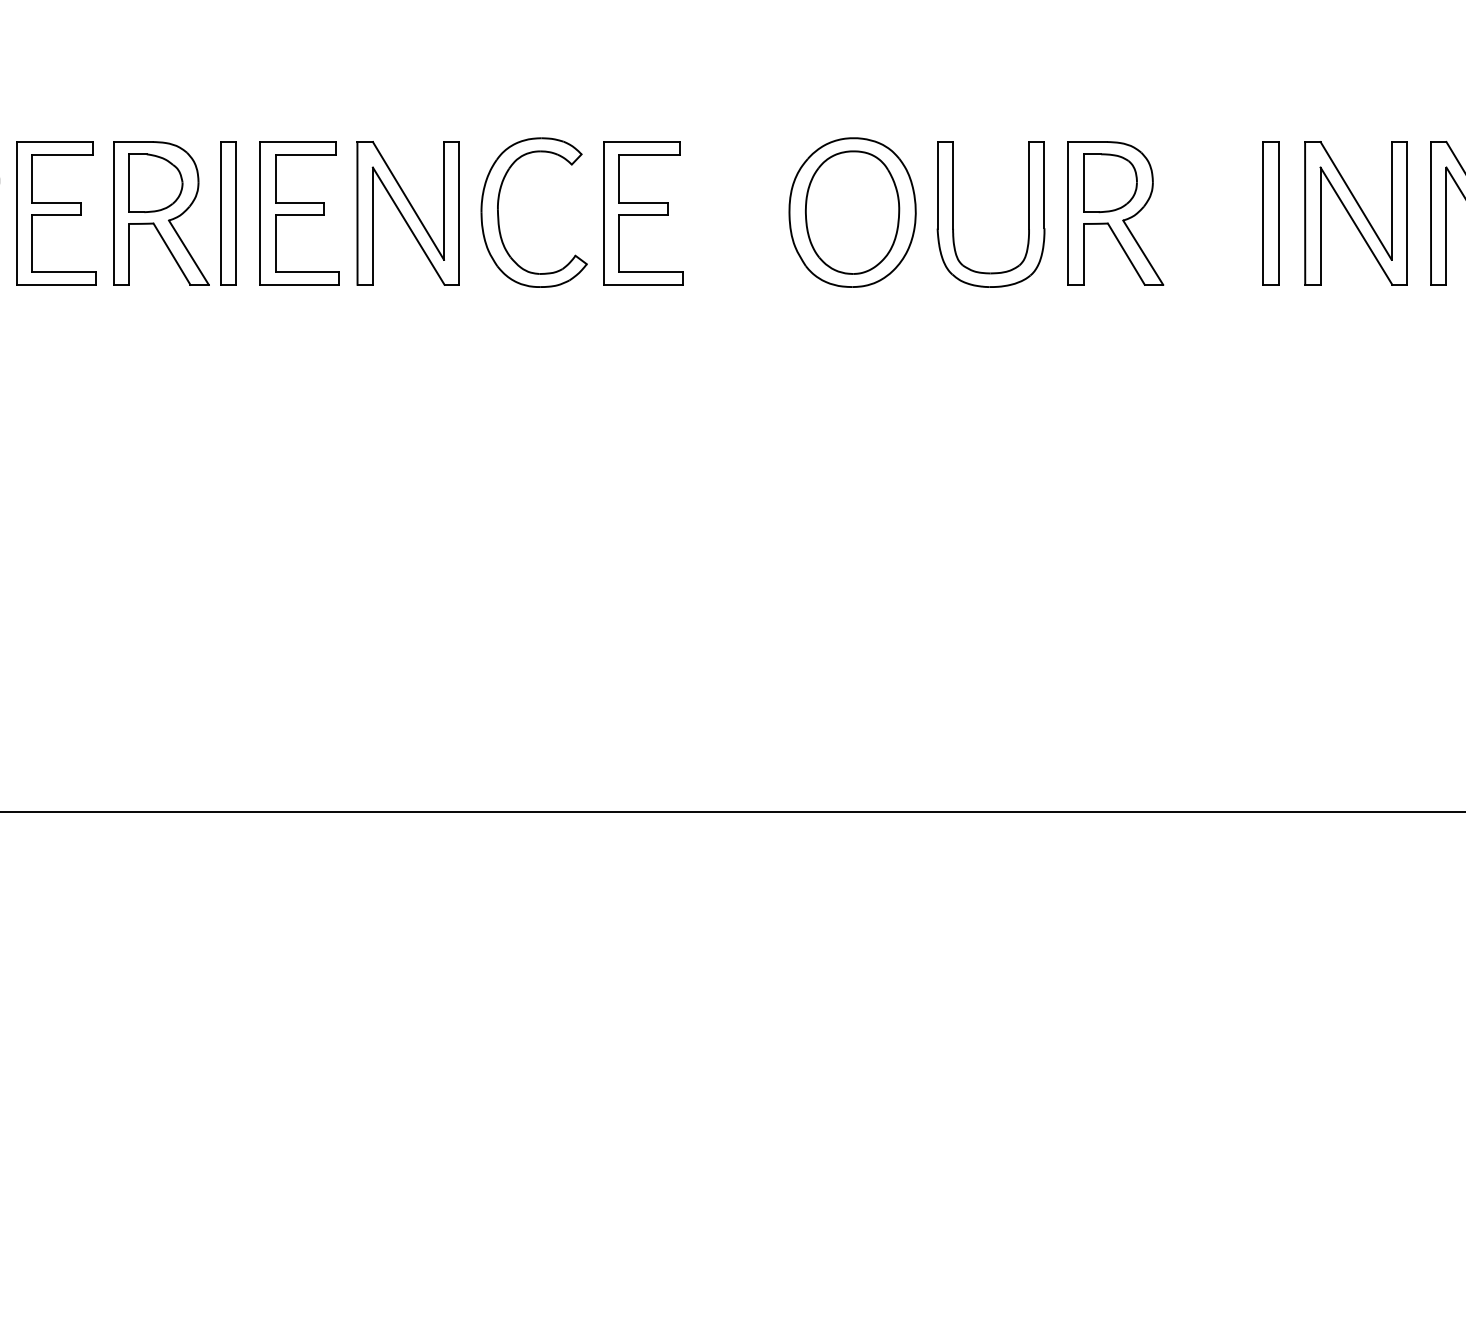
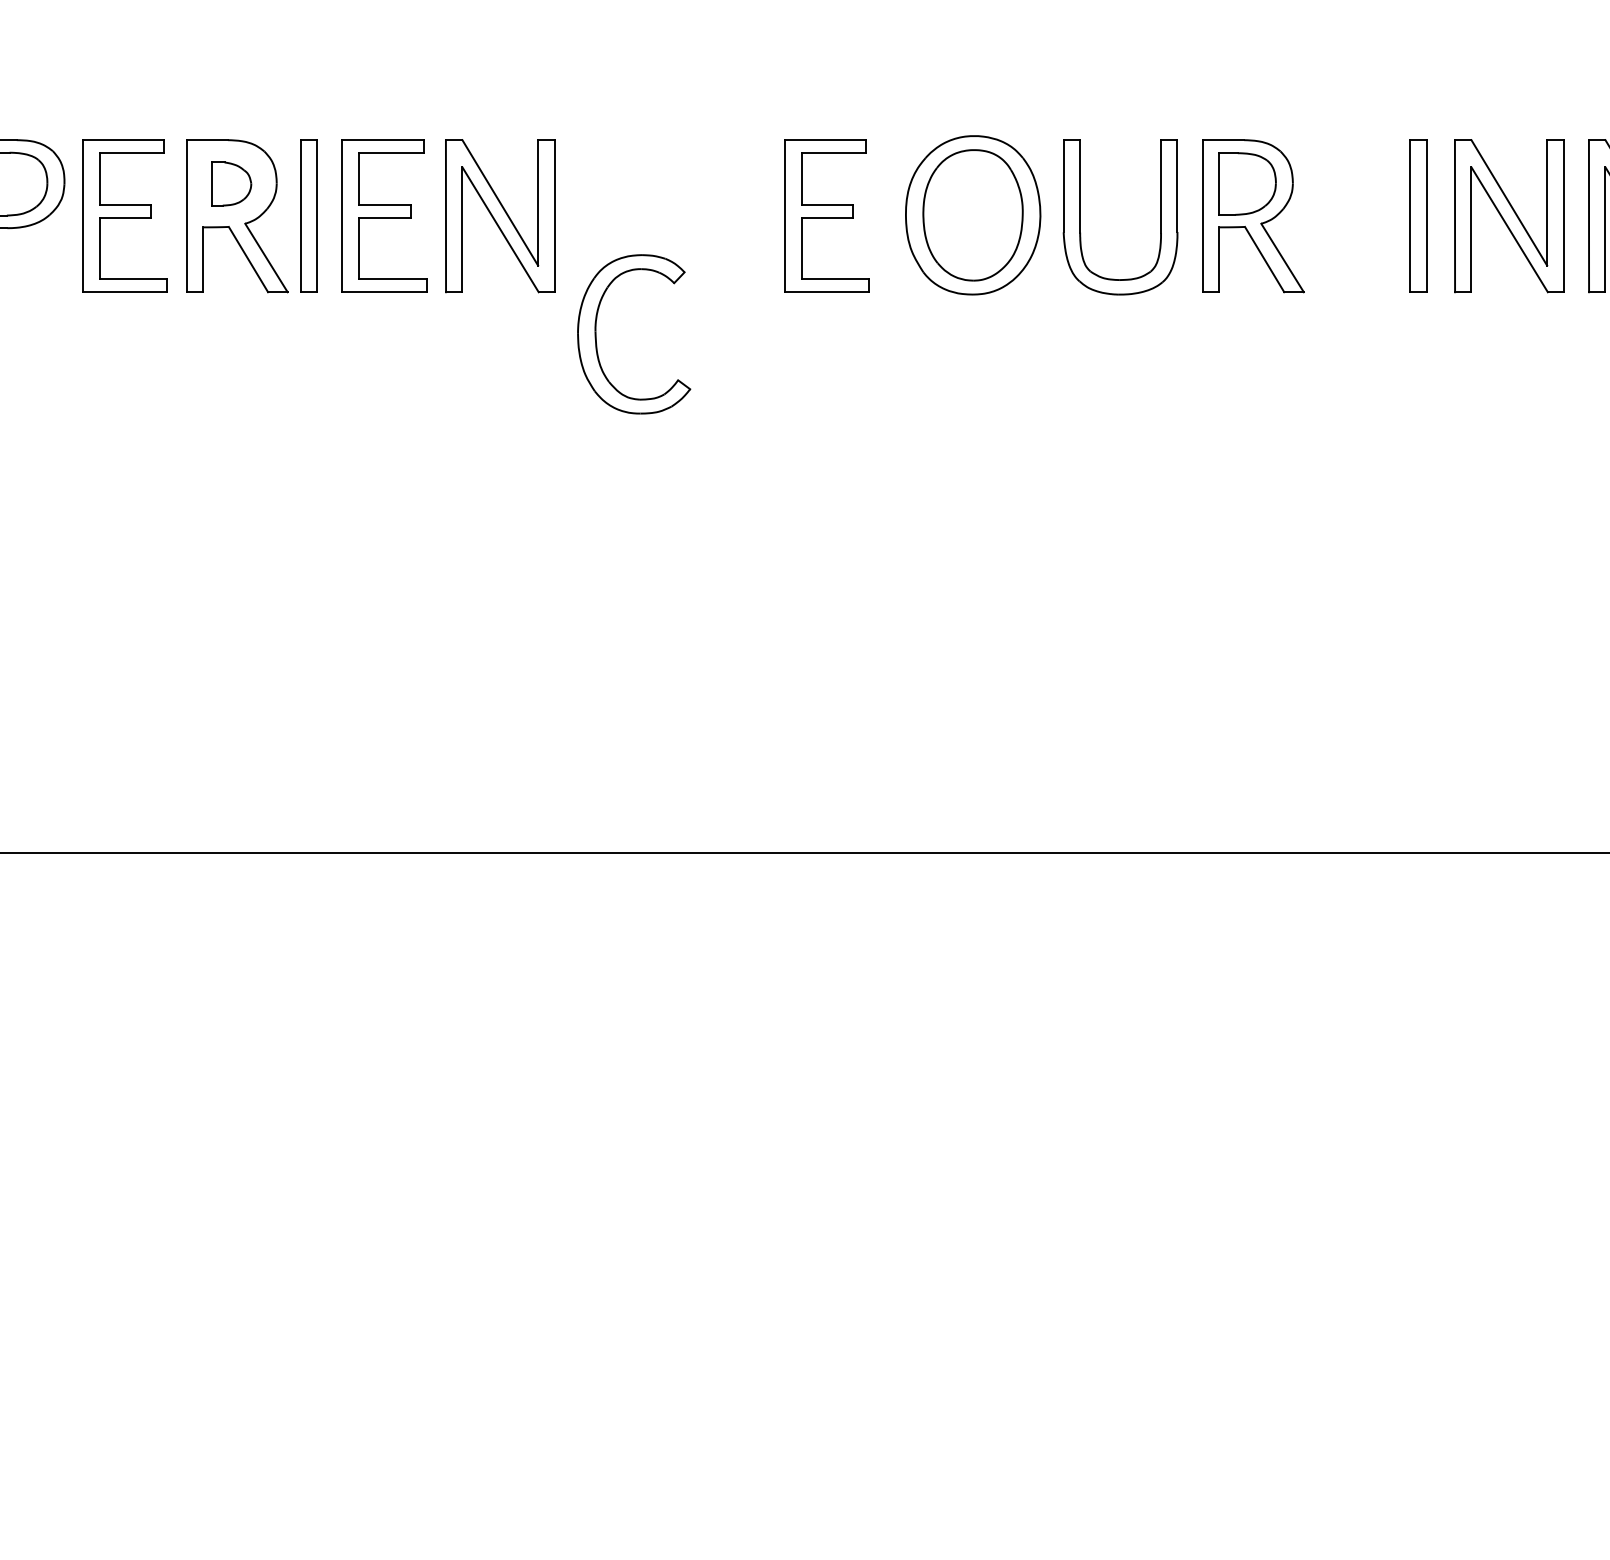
part: (156, 182) -> (231, 183), size x0.7
part: (498, 212) -> (596, 334), moved
part: (642, 212) -> (826, 215), moved

